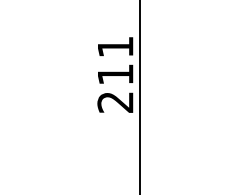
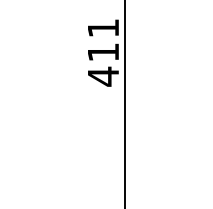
text: (114, 102) -> (102, 76), 211 -> 411

